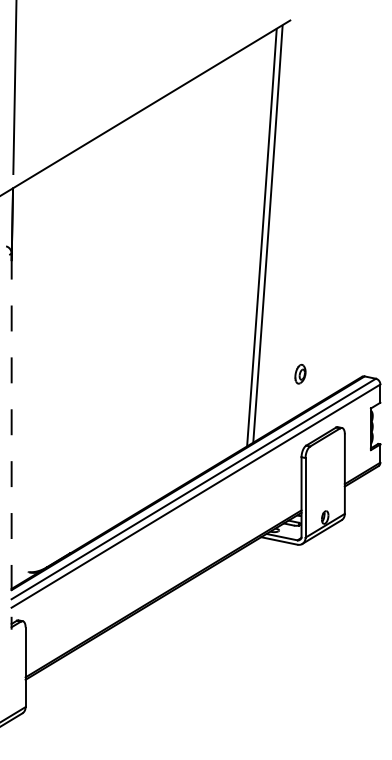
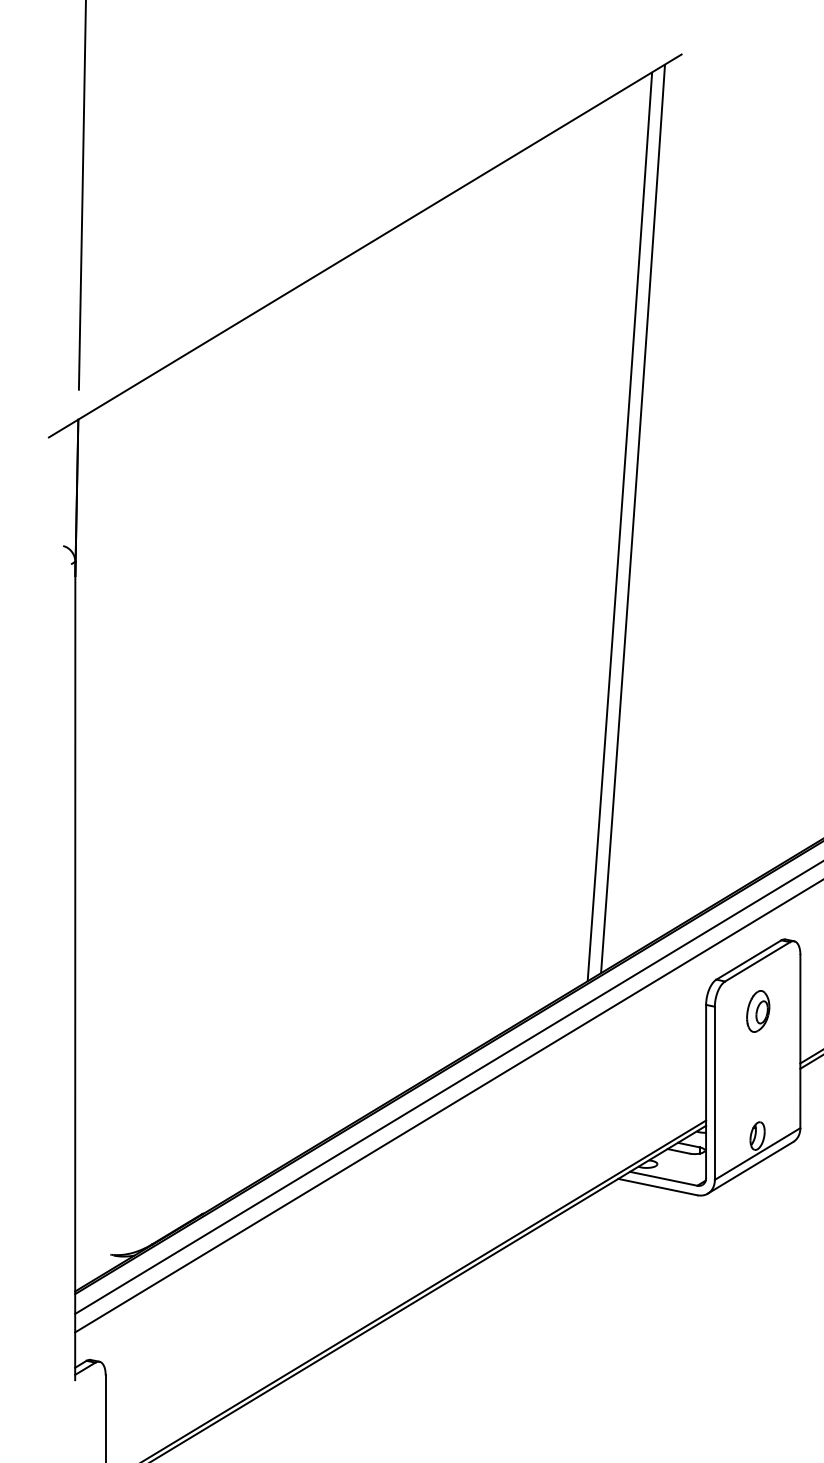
part: (300, 373) -> (758, 1009), moved
line: (11, 442) -> (74, 972), dashed -> solid

